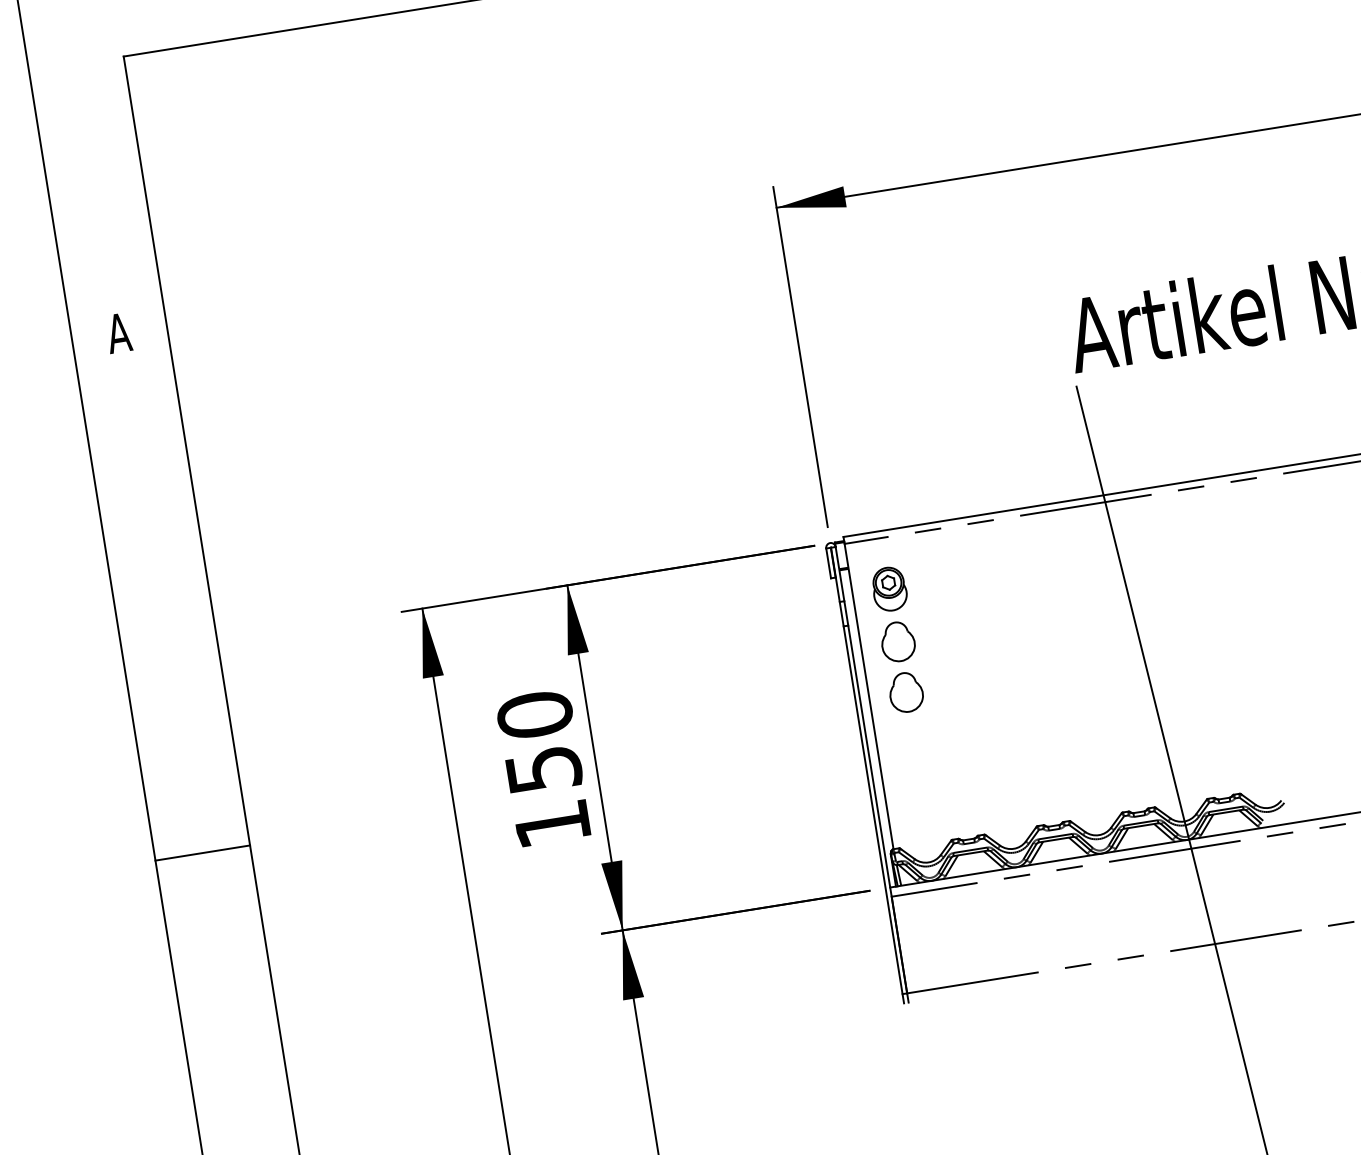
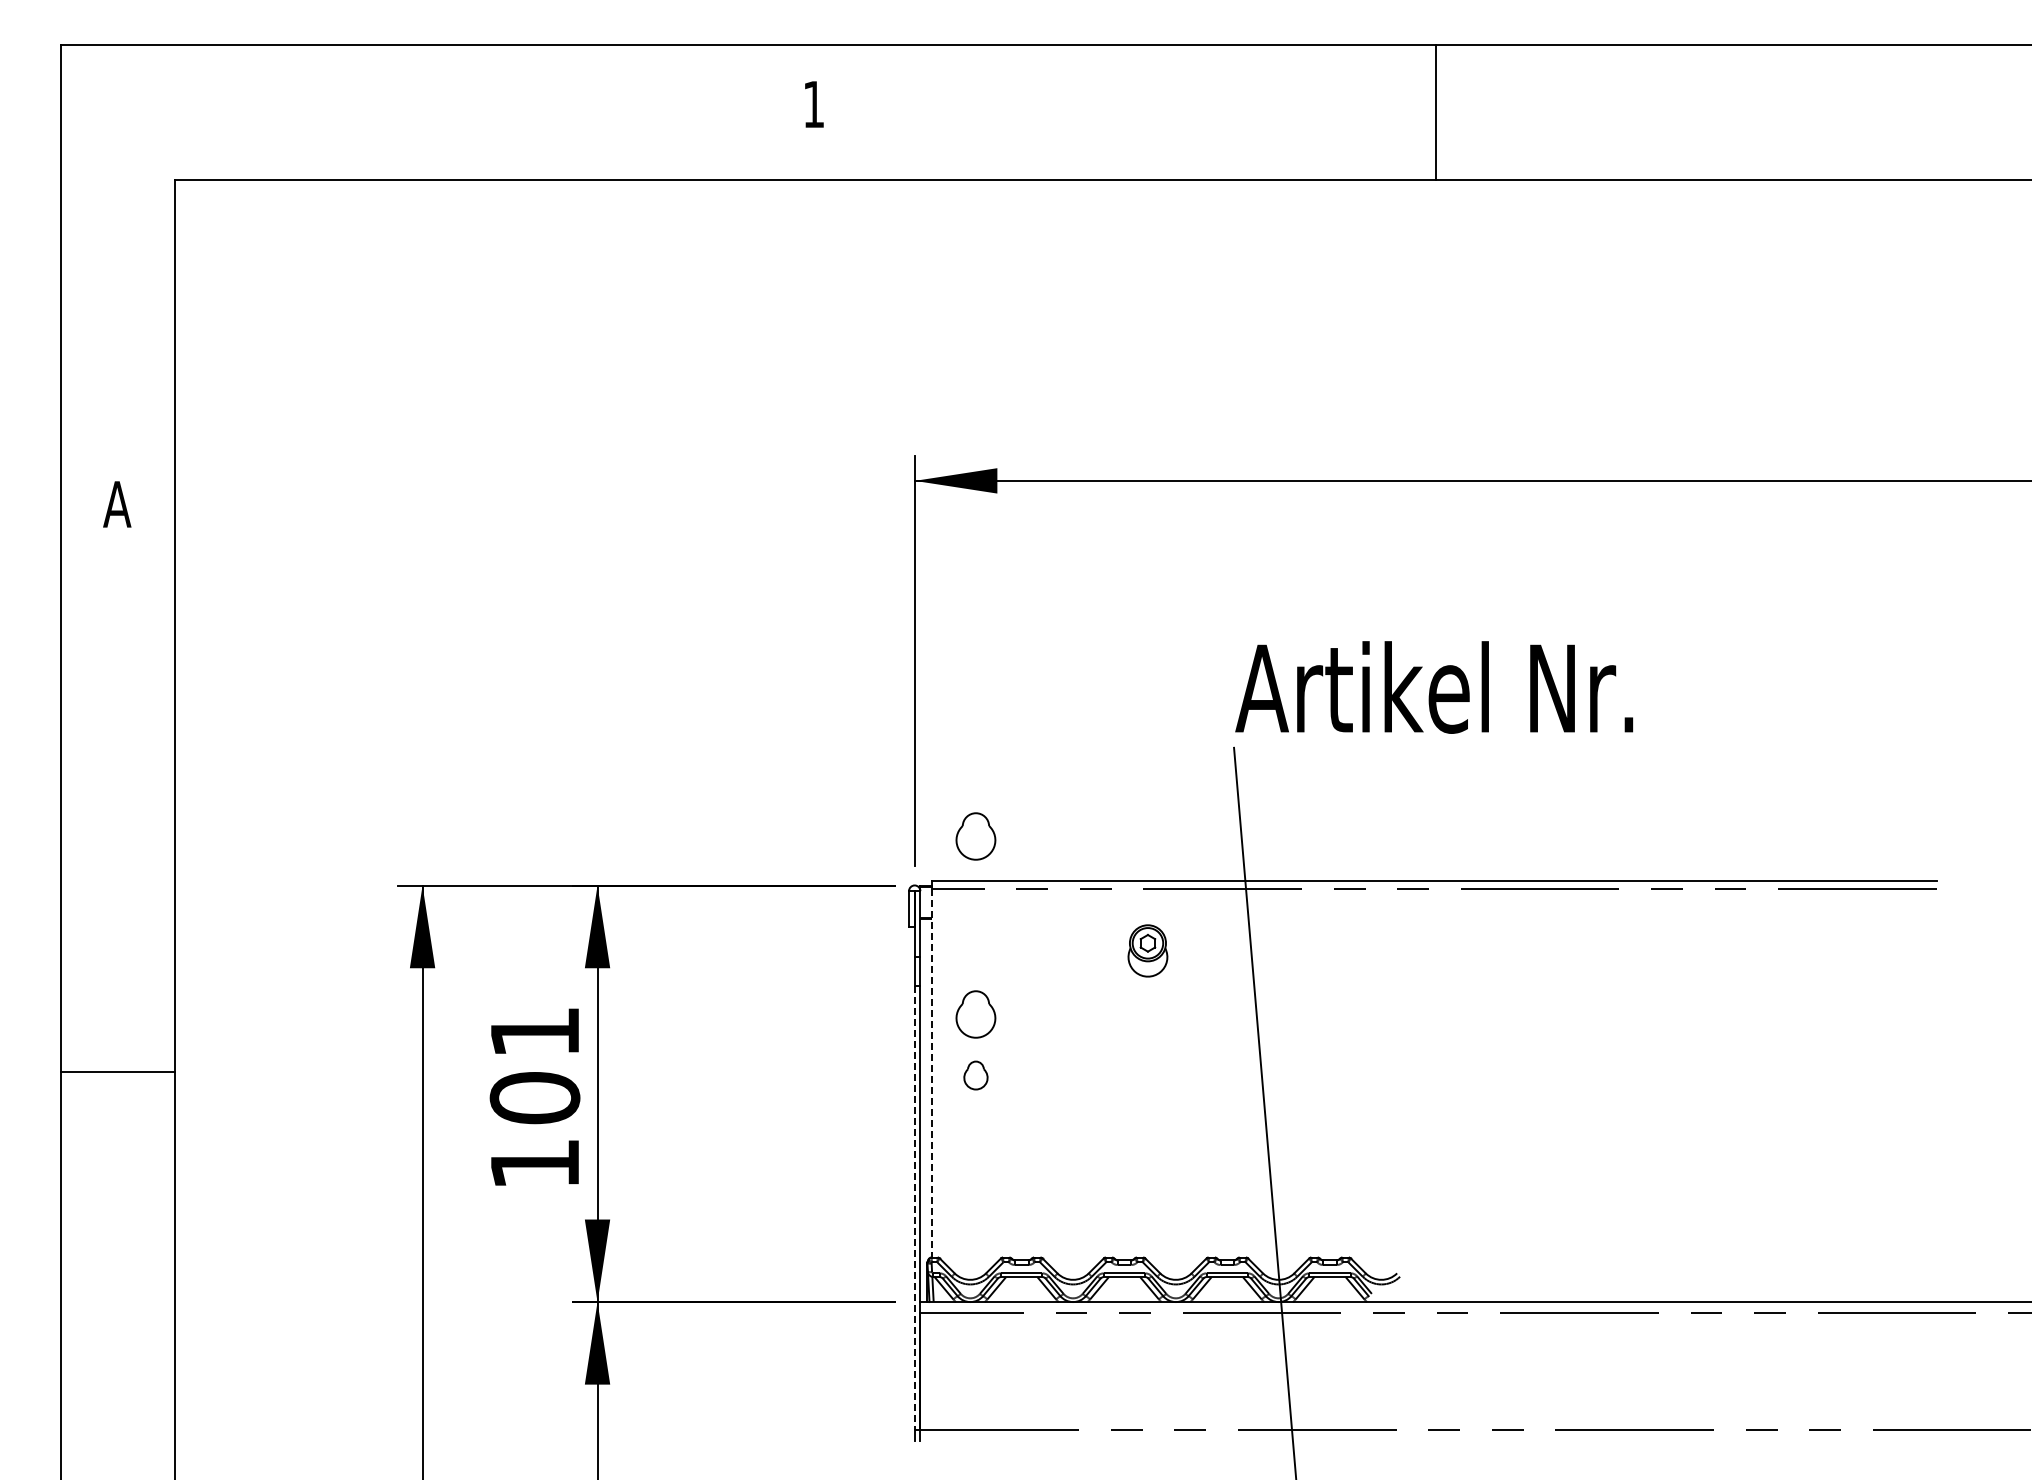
part: (874, 494) -> (975, 836), added
part: (889, 588) -> (1147, 950), moved
part: (905, 692) -> (975, 1075), size x0.6
line: (869, 696) -> (931, 1073), solid -> dashed
text: (539, 742) -> (534, 1065), 150 -> 101
line: (872, 809) -> (914, 1207), solid -> dashed
line: (202, 852) -> (117, 1071), moved

